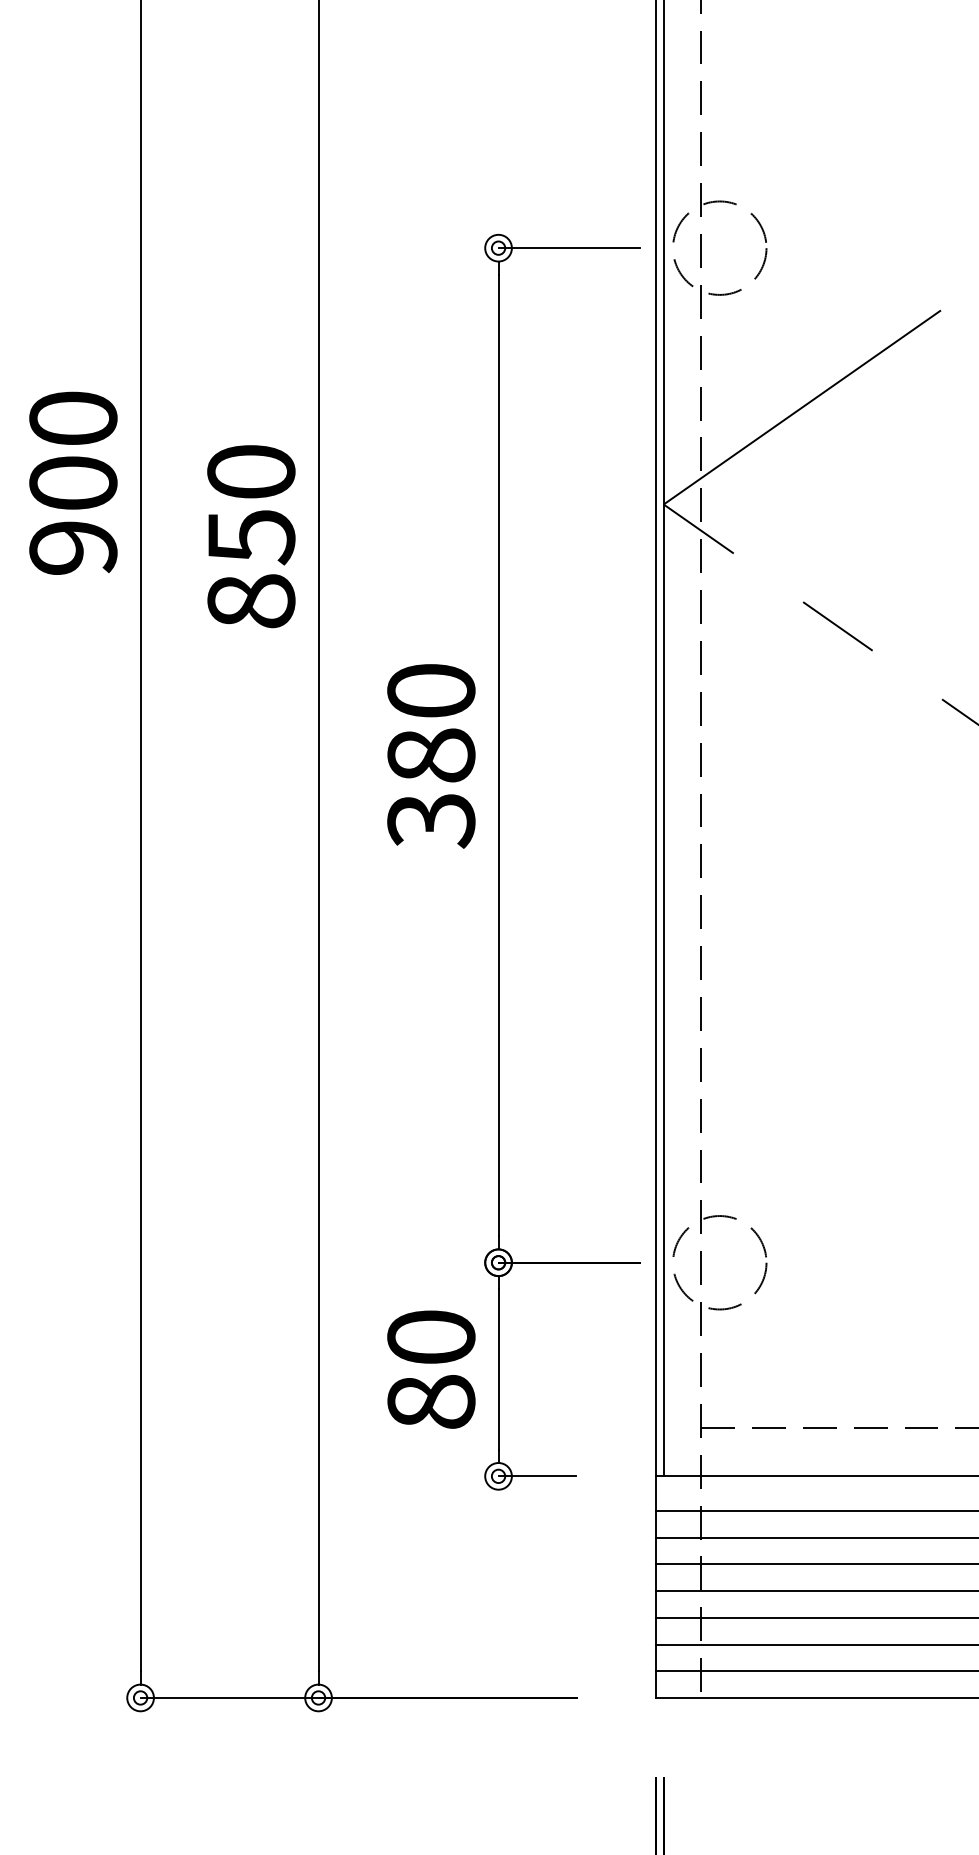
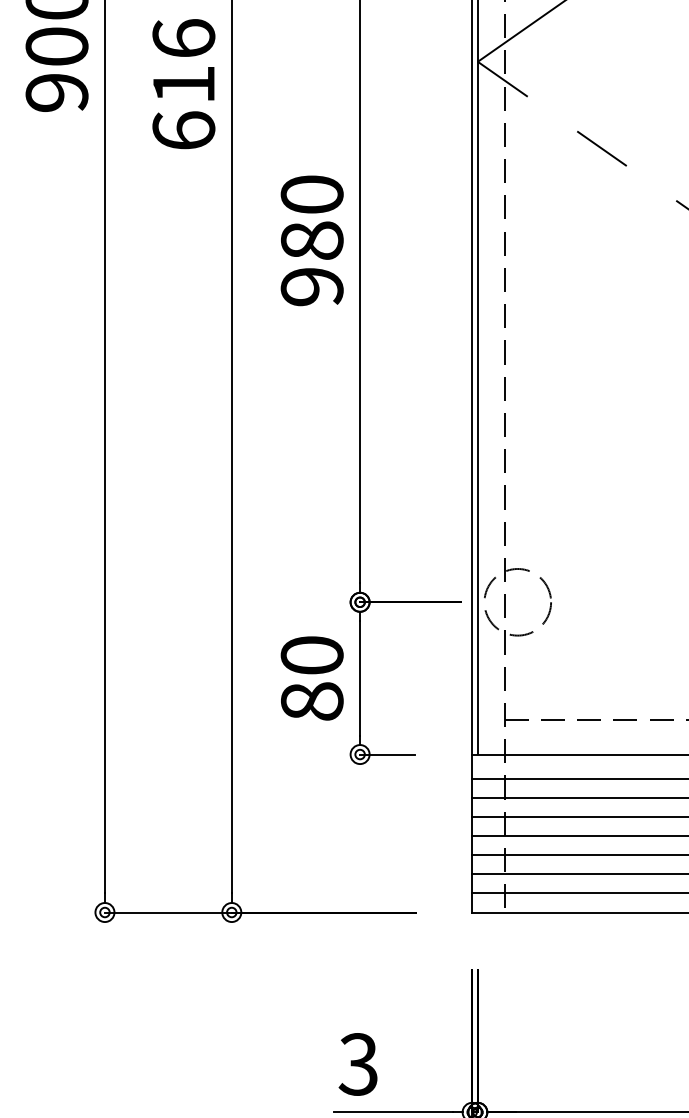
text: (251, 536) -> (184, 84), 850 -> 616
text: (431, 821) -> (312, 287), 380 -> 980

